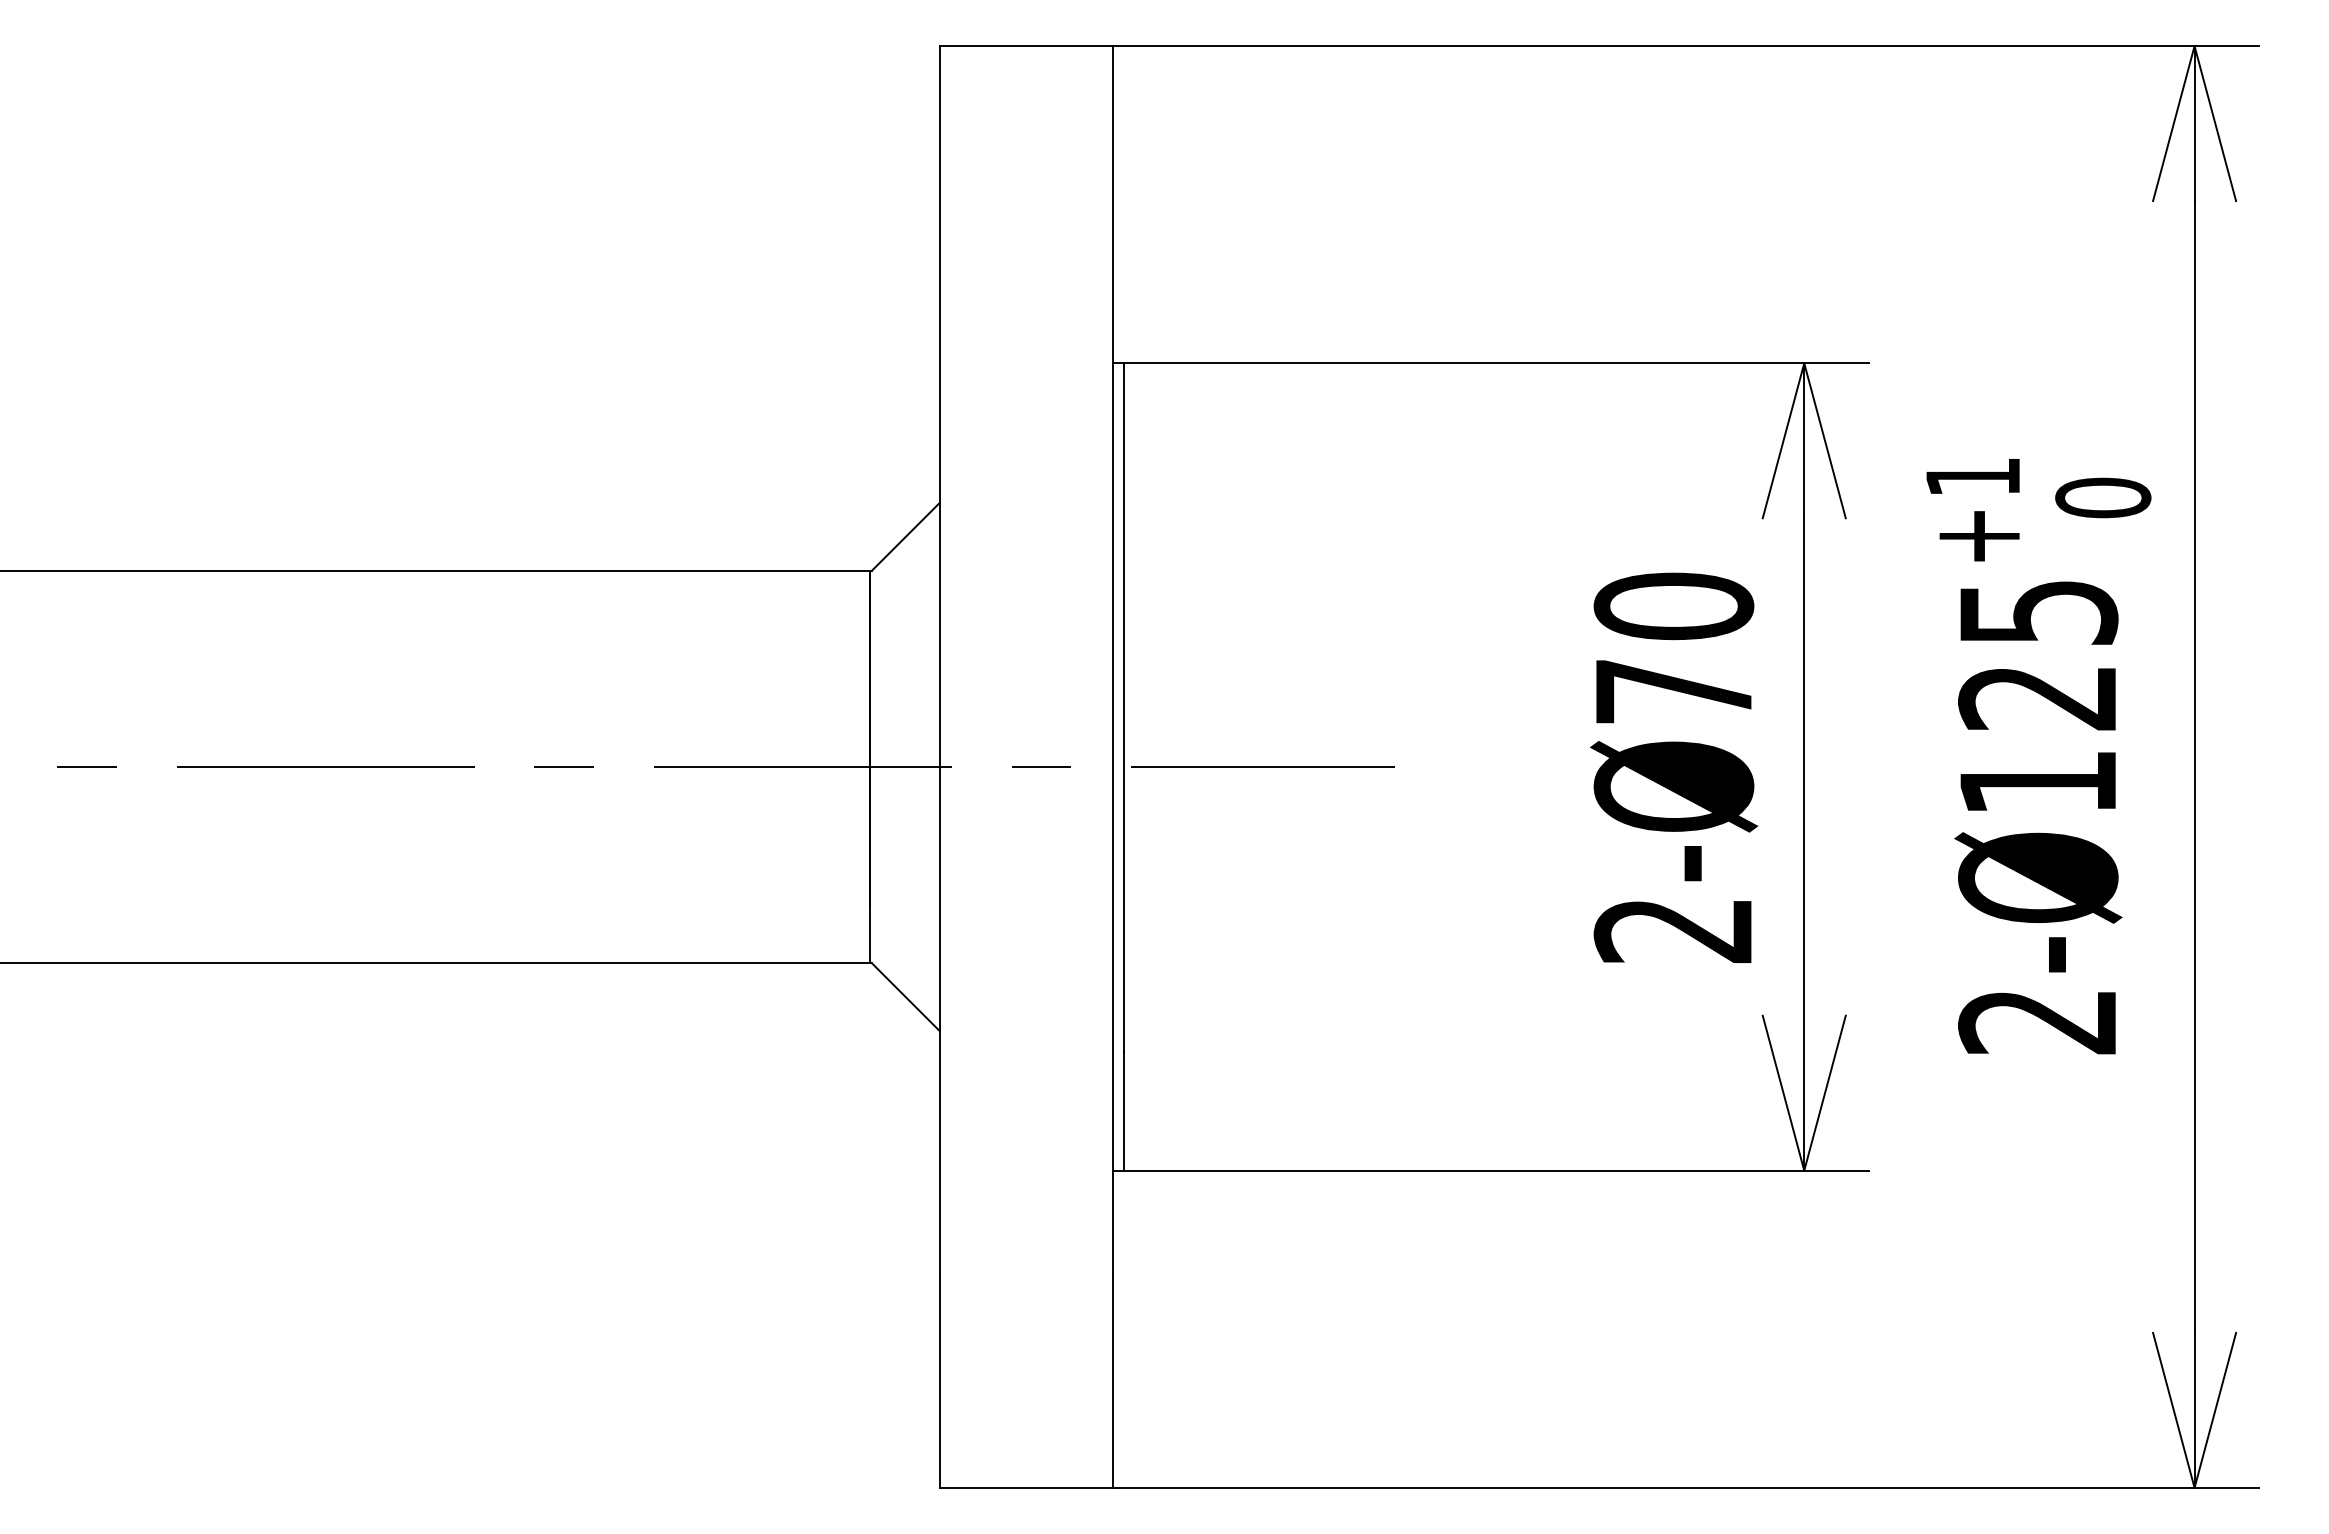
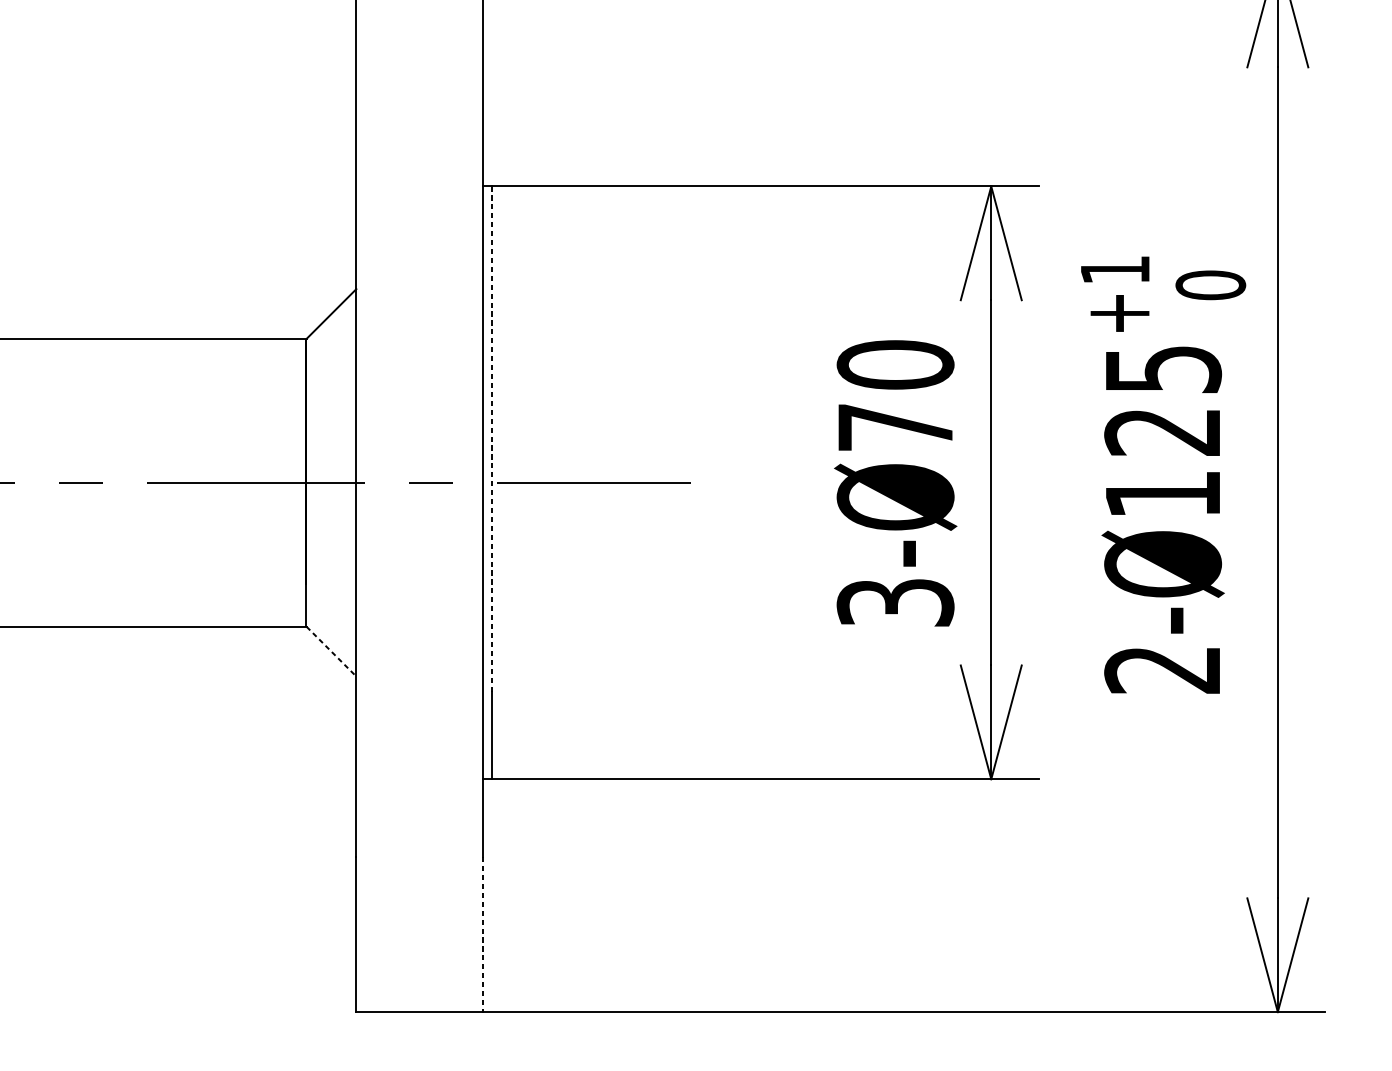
line: (1124, 707) -> (492, 439), solid -> dashed
text: (1673, 930) -> (895, 602), 2-Ø70 -> 3-Ø70
line: (905, 996) -> (331, 651), solid -> dashed
line: (1112, 1382) -> (483, 934), solid -> dashed

